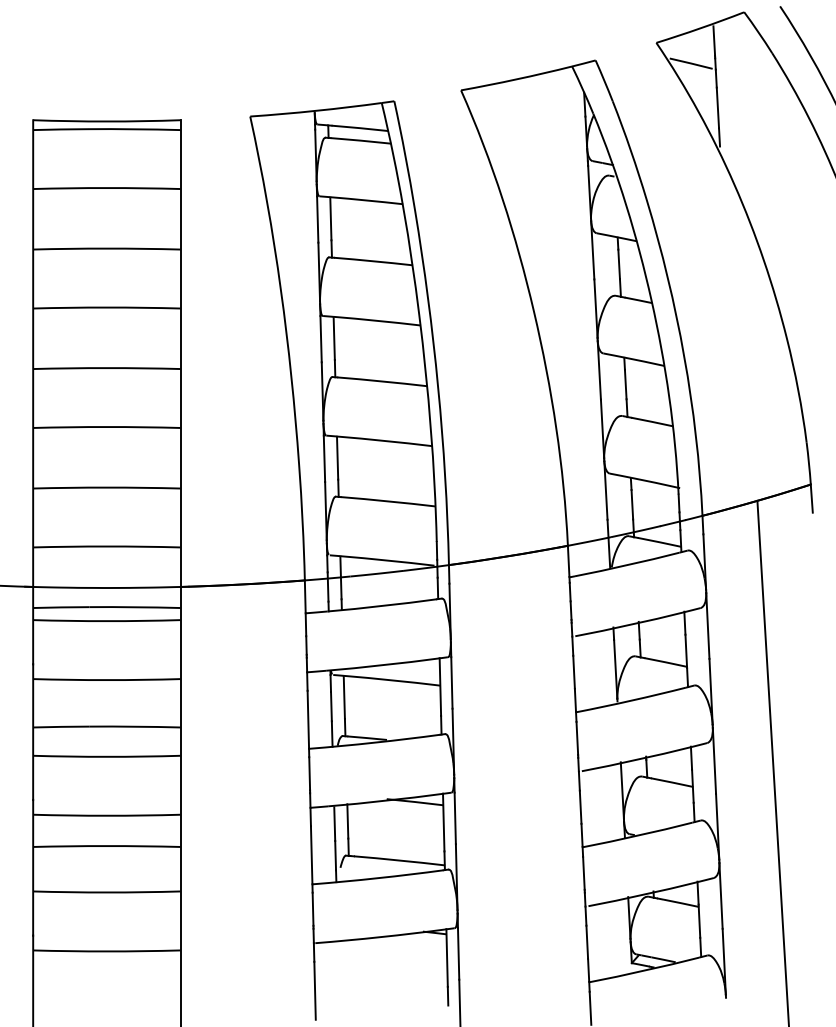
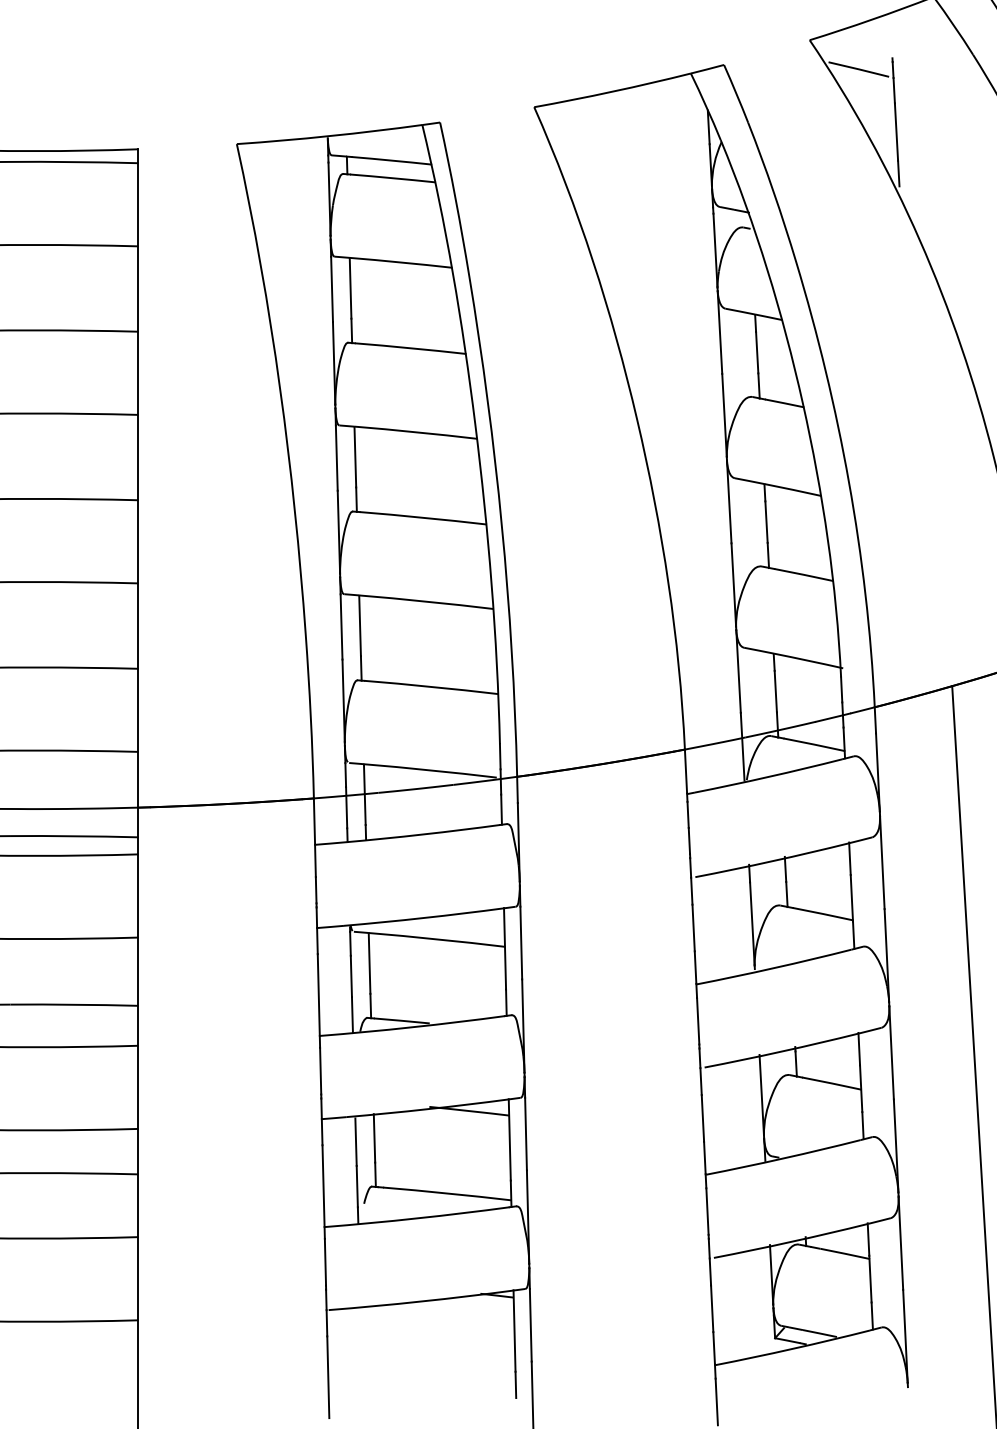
line: (714, 40) -> (891, 36), removed

